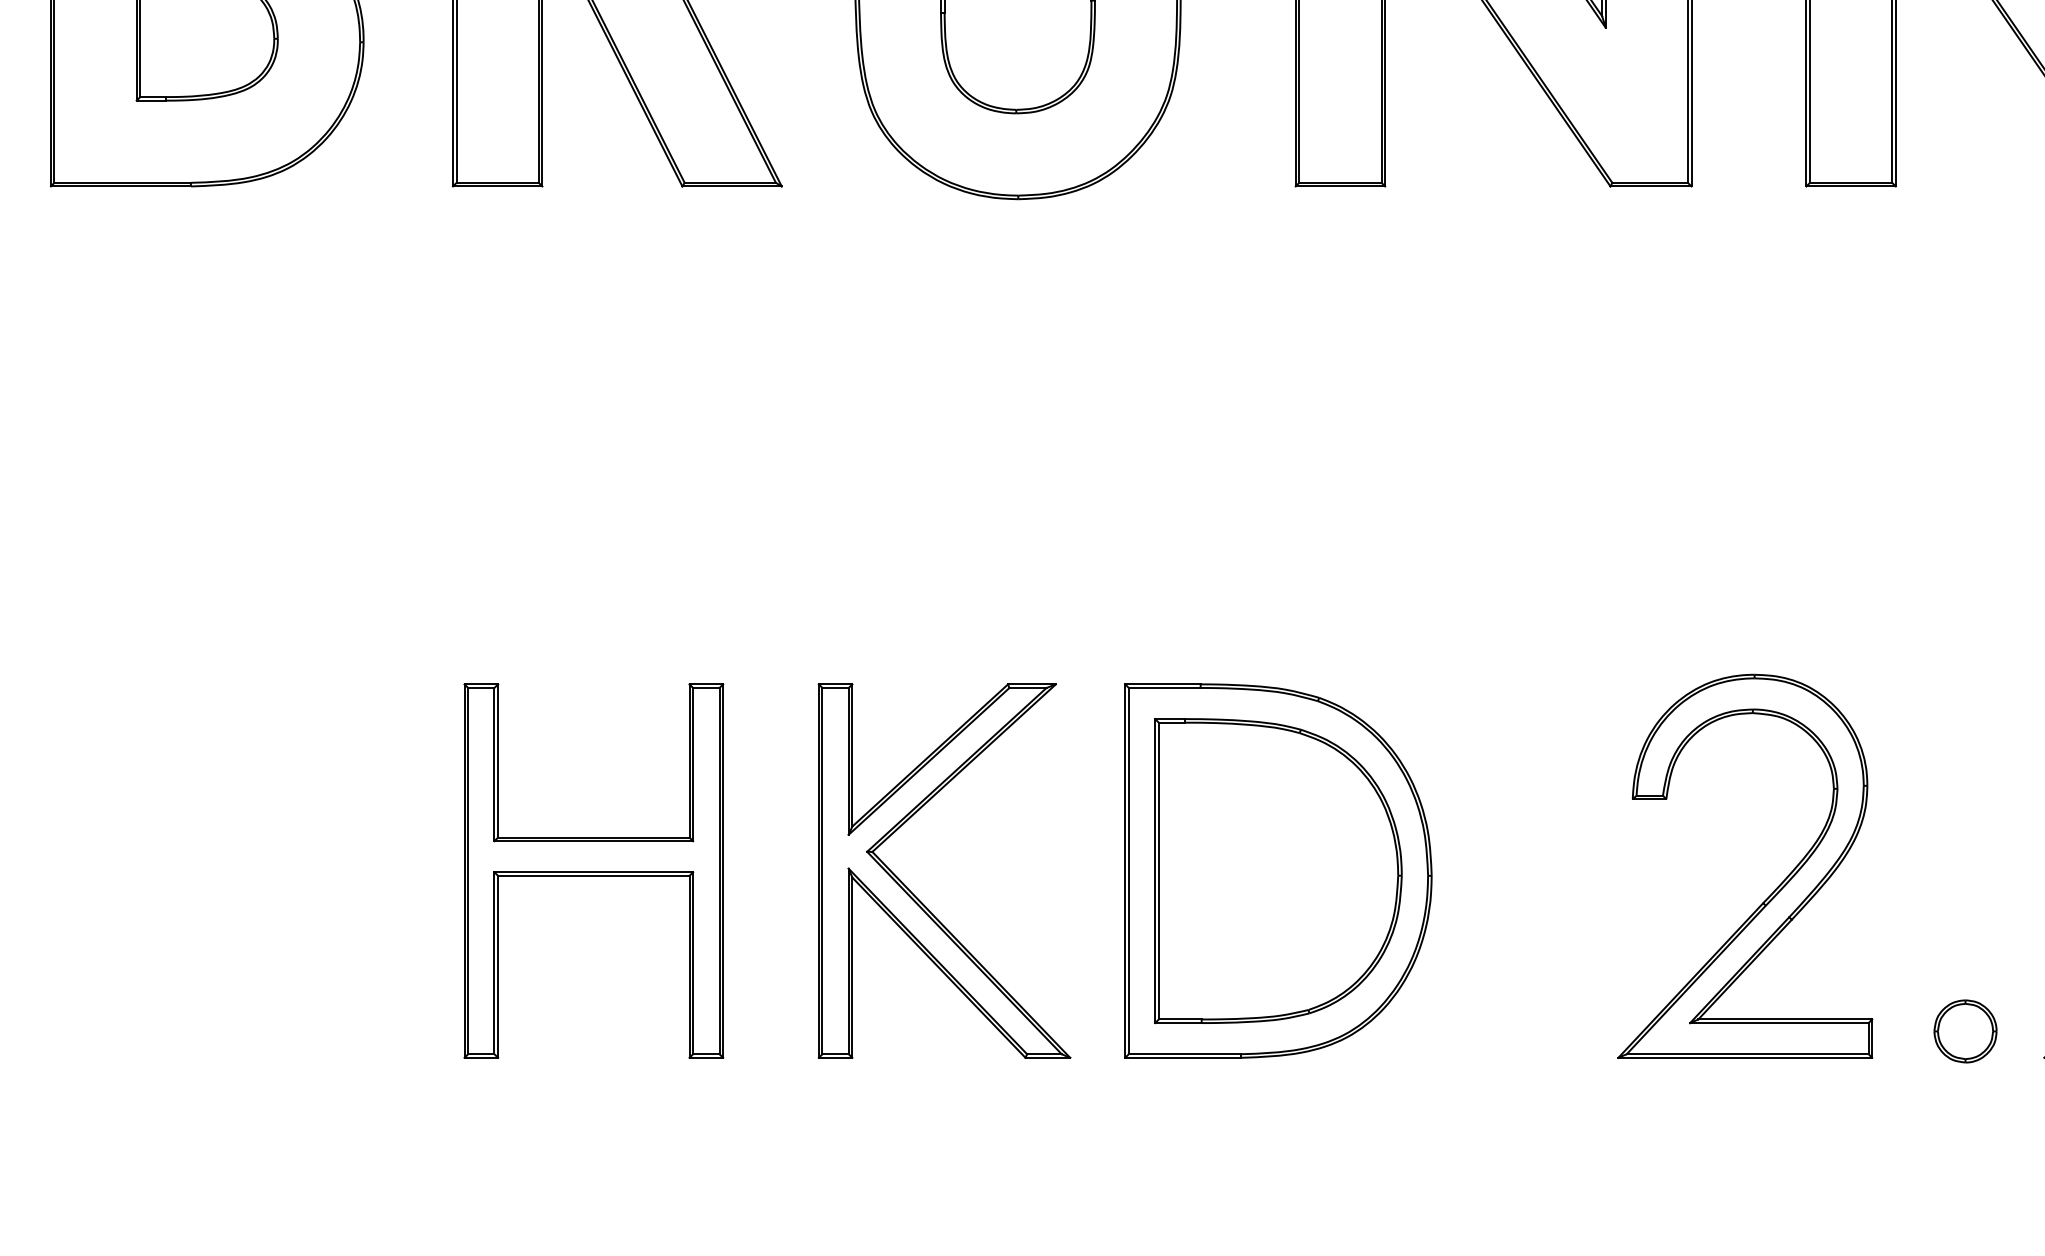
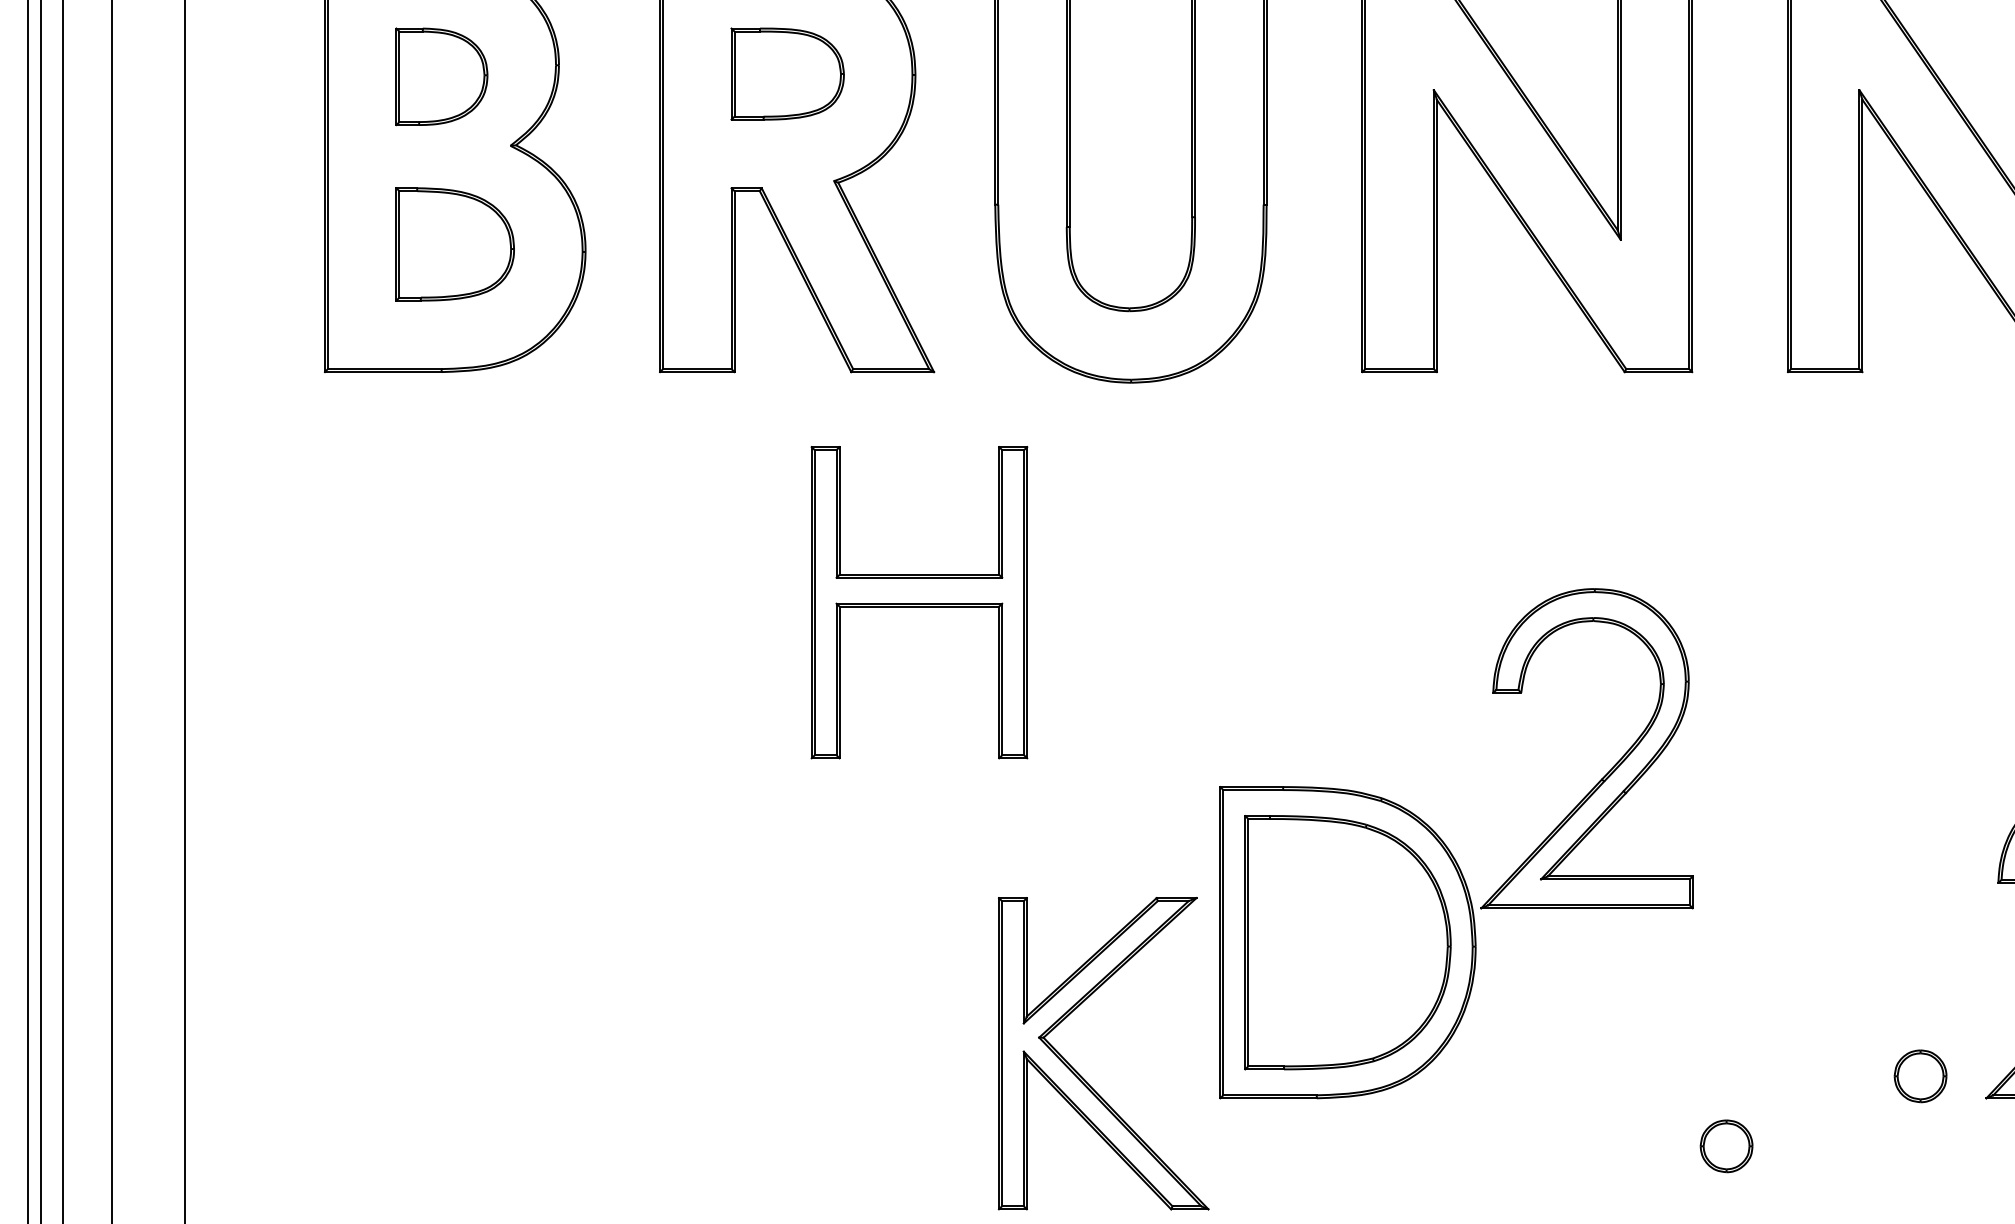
part: (593, 870) -> (919, 602), moved
part: (1772, 892) -> (1609, 770), moved
part: (917, 897) -> (1081, 1075), moved
part: (1732, 1115) -> (1726, 1146), added

